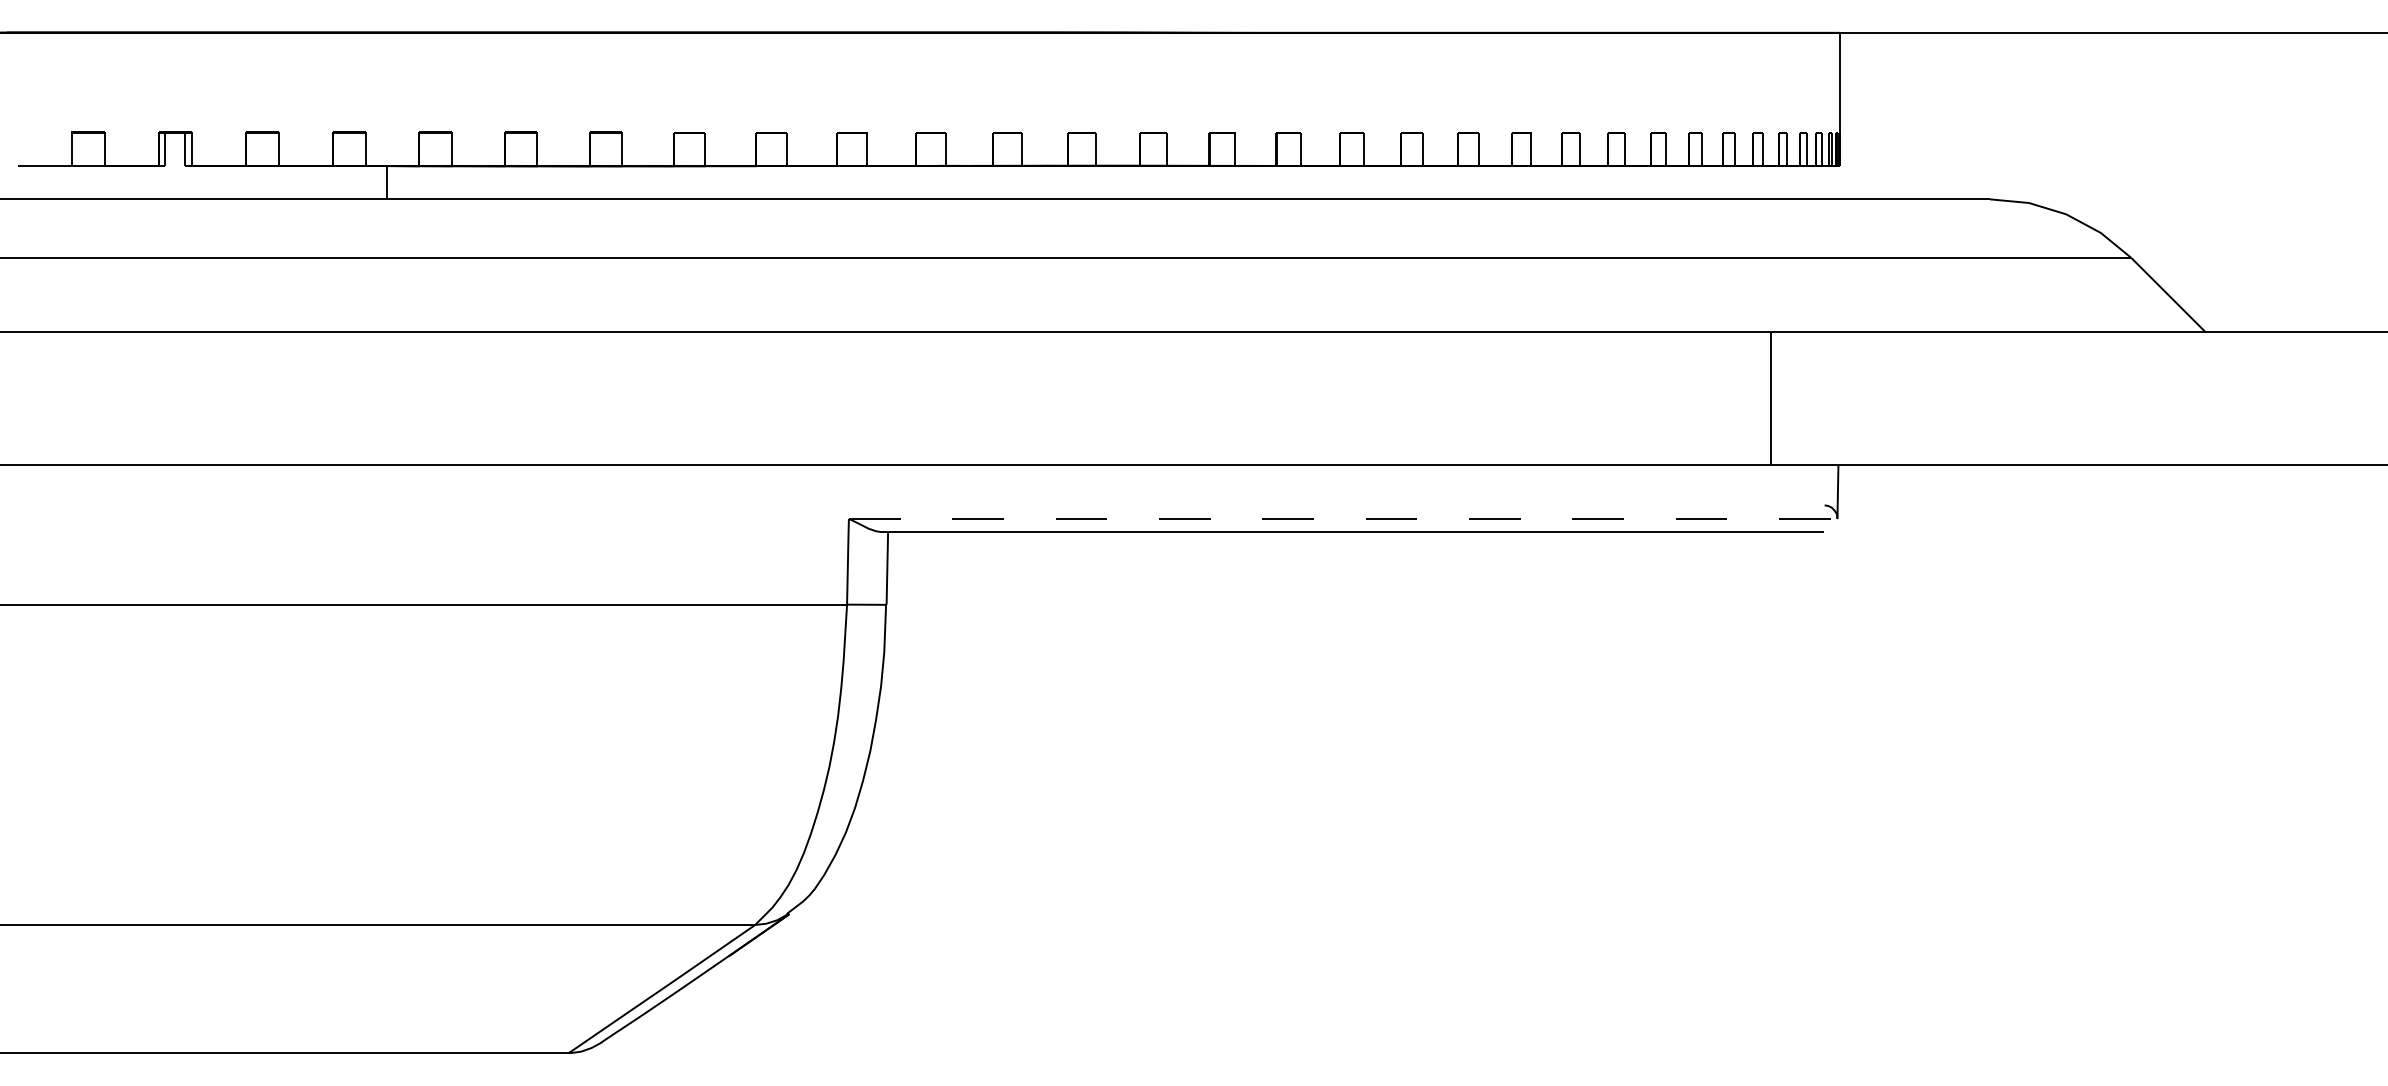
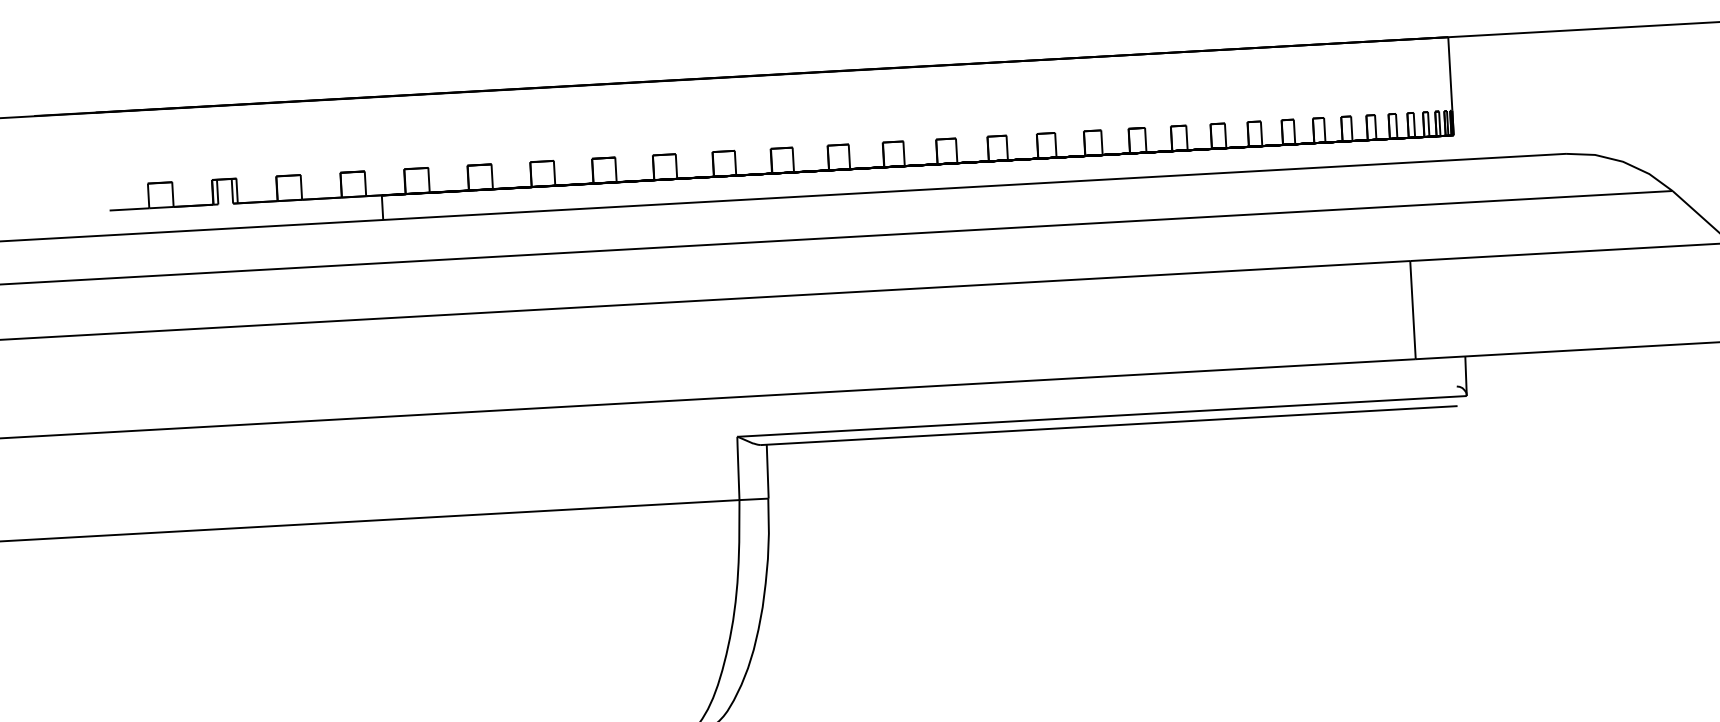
line: (1343, 519) -> (1102, 416), dashed -> solid

